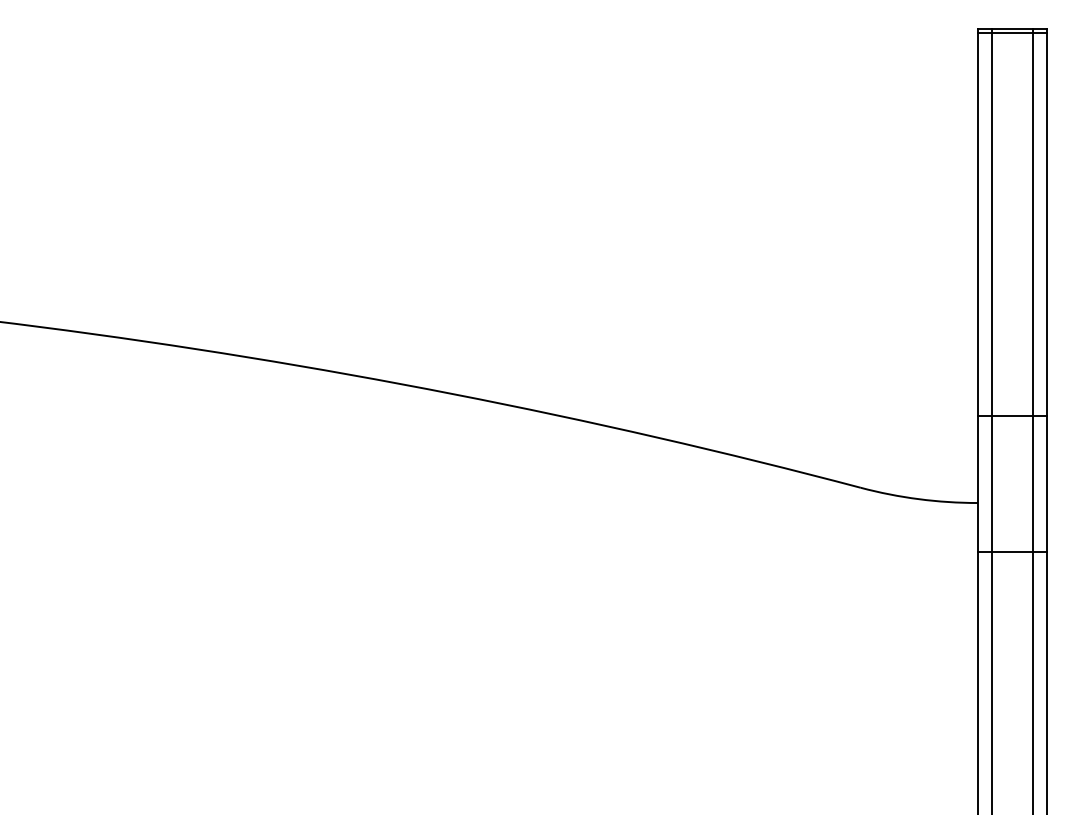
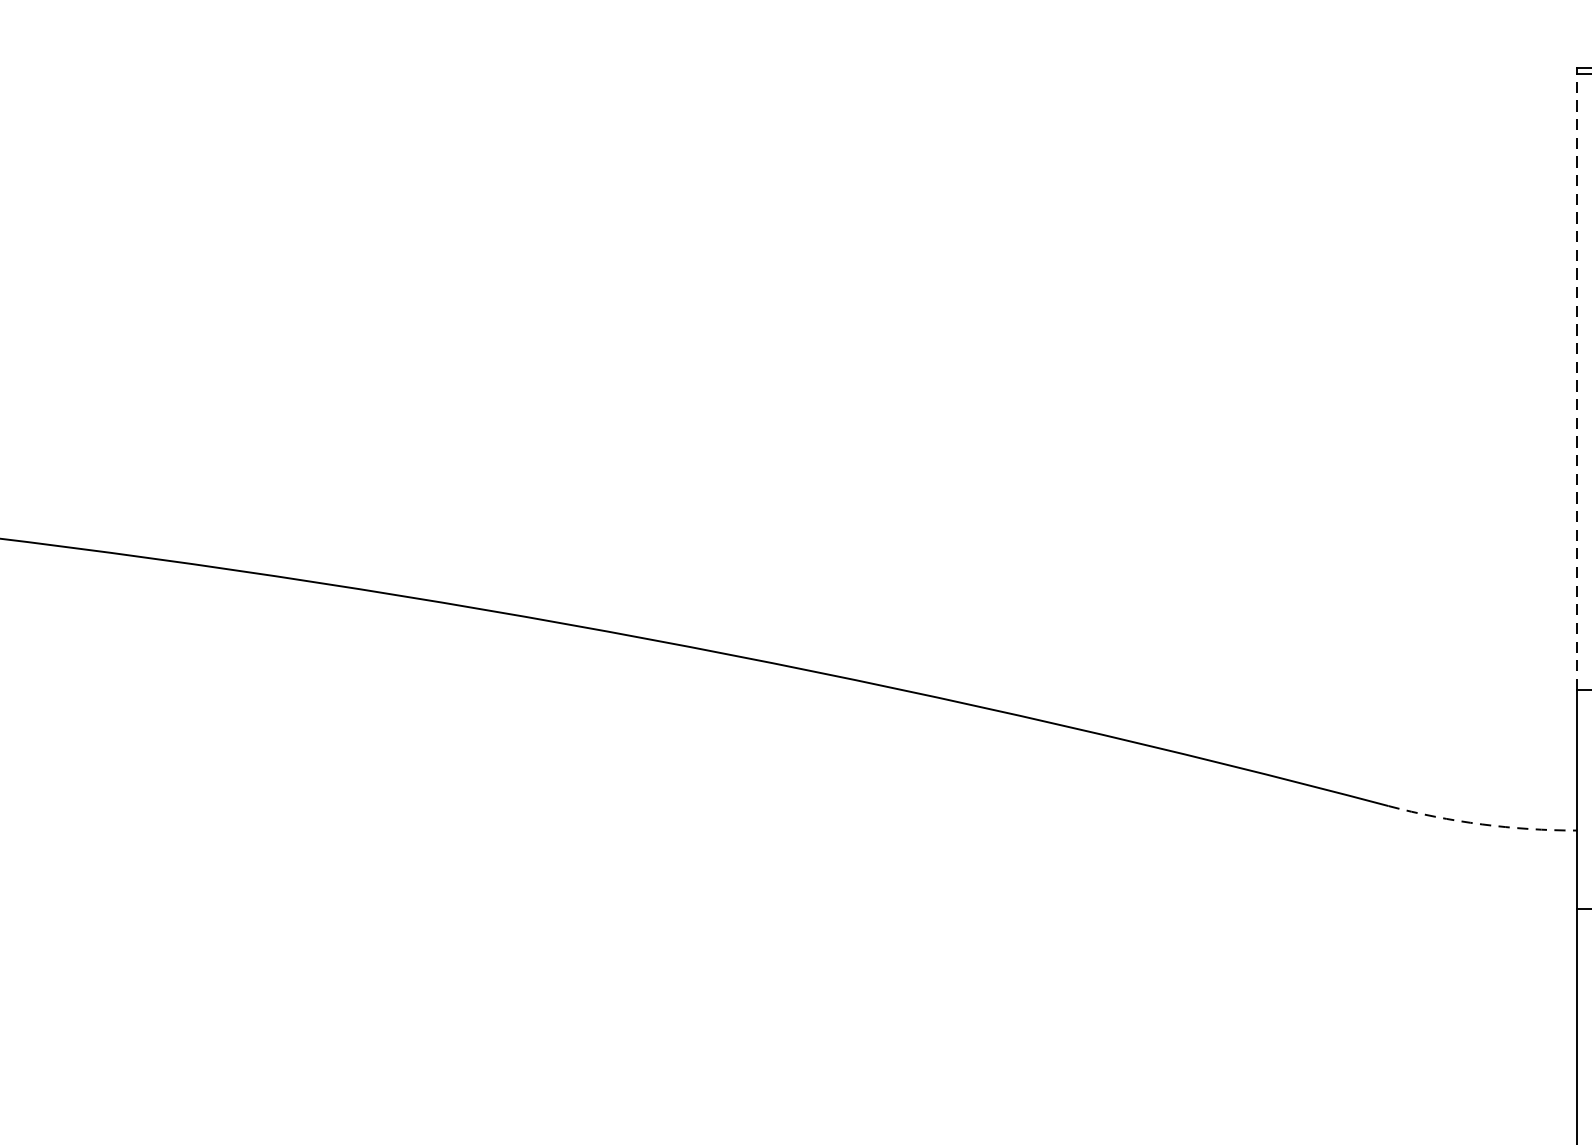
line: (977, 223) -> (1576, 380), solid -> dashed
arc: (918, 499) -> (1481, 824), solid -> dashed

